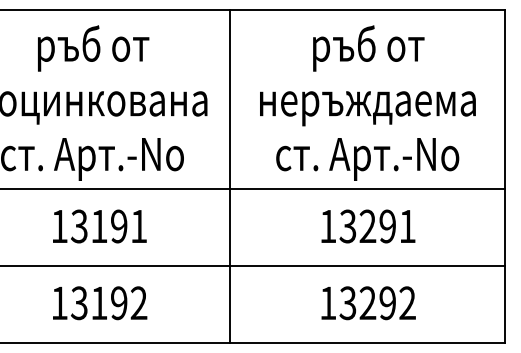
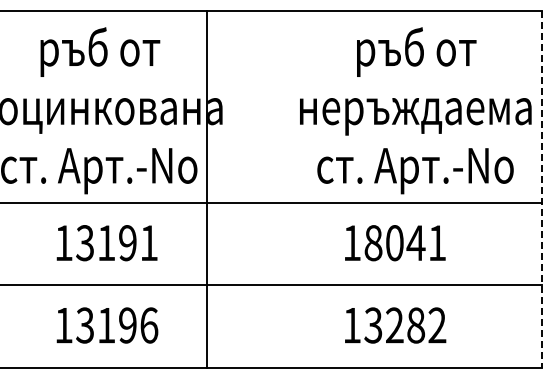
text: (367, 102) -> (415, 110), moved
line: (229, 176) -> (206, 189), moved
line: (505, 177) -> (542, 190), solid -> dashed
text: (367, 226) -> (394, 243), 13291 -> 18041
text: (139, 303) -> (149, 325), 13192 -> 13196
text: (388, 303) -> (416, 325), 13292 -> 13282

